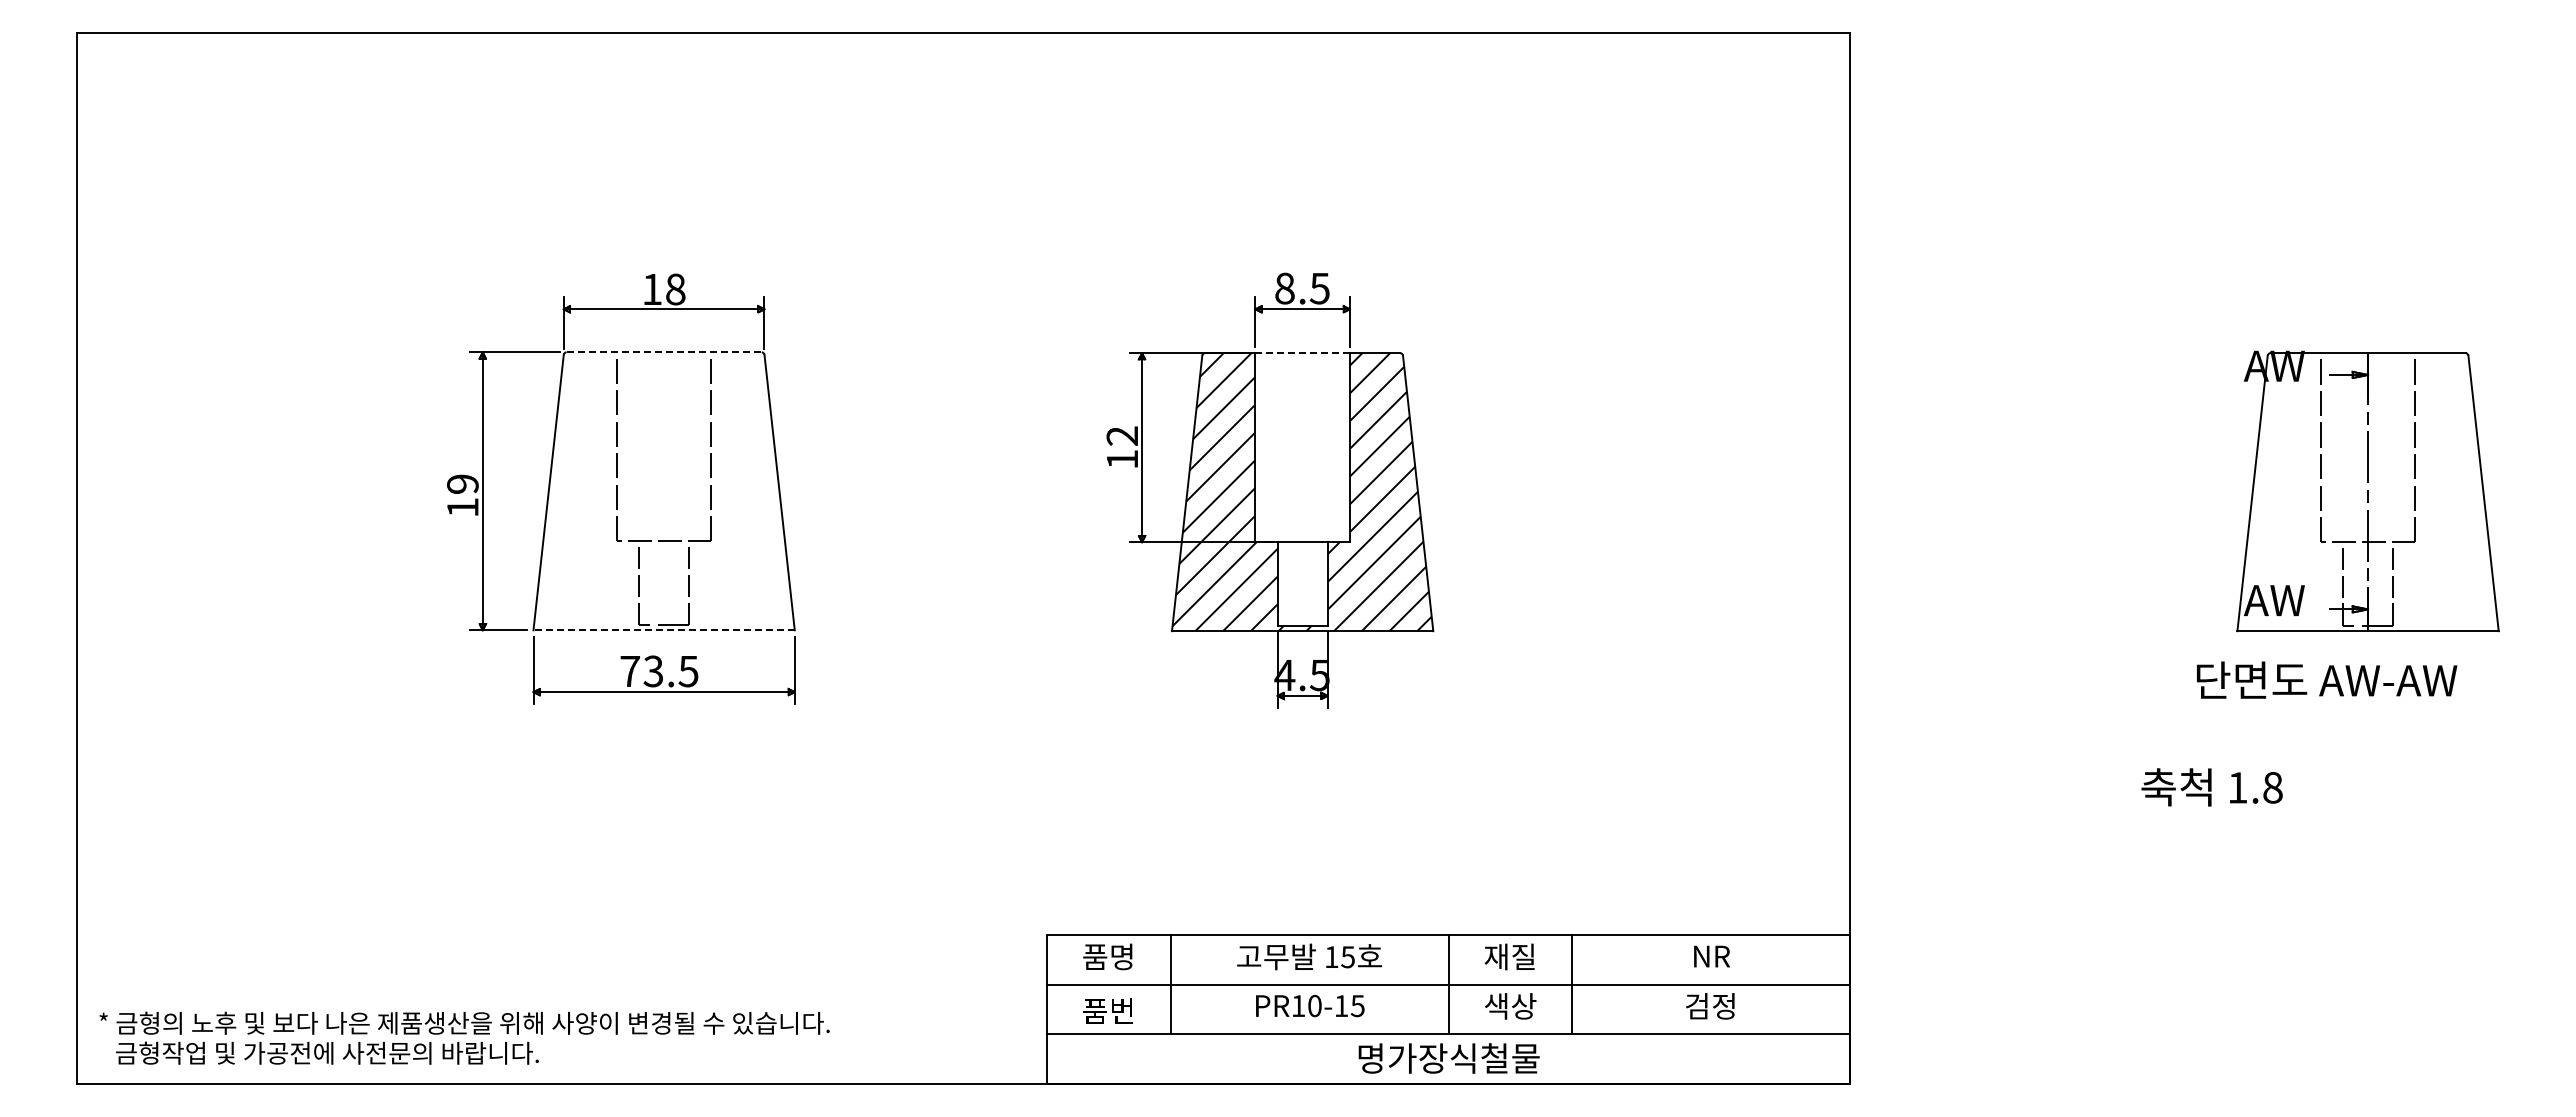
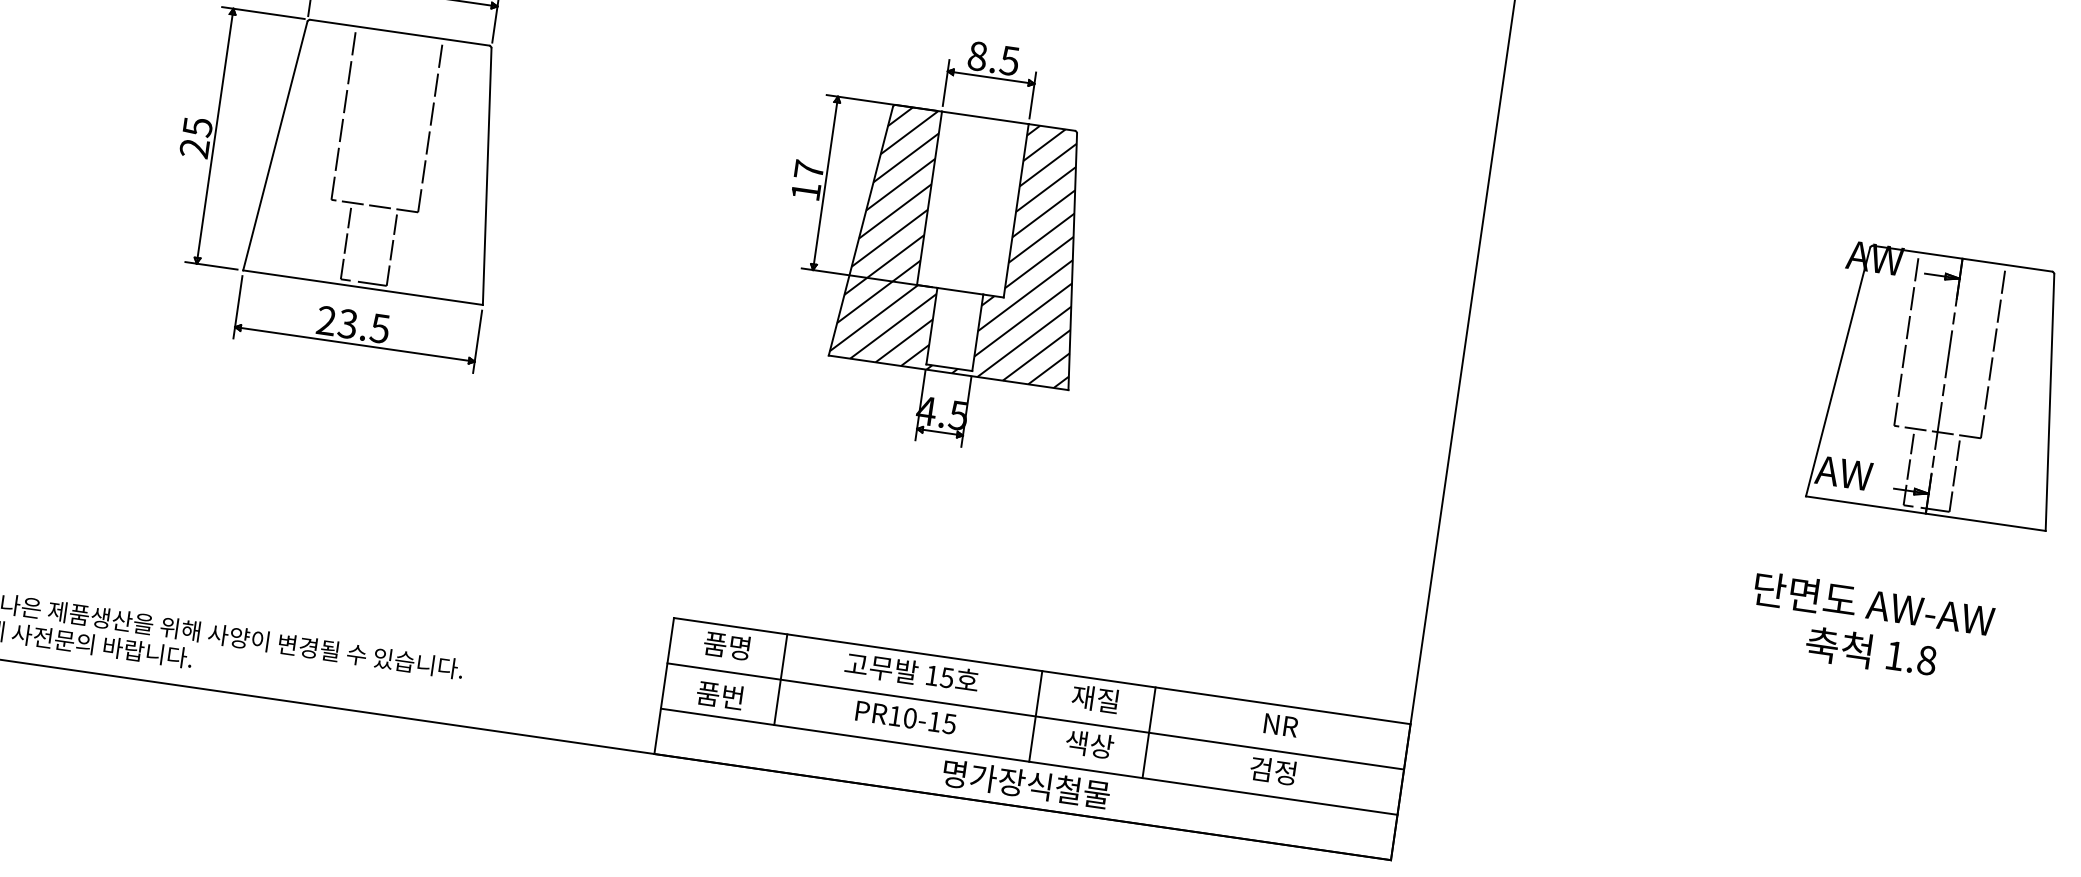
line: (664, 352) -> (400, 32), dashed -> solid
line: (1303, 353) -> (986, 118), dashed -> solid
text: (1121, 435) -> (808, 169), 12 -> 17
text: (462, 495) -> (195, 137), 19 -> 25
line: (664, 630) -> (363, 287), dashed -> solid
text: (629, 670) -> (325, 319), 73.5 -> 23.5
text: (2327, 679) -> (1874, 603), moved
text: (2211, 787) -> (1870, 652), moved

